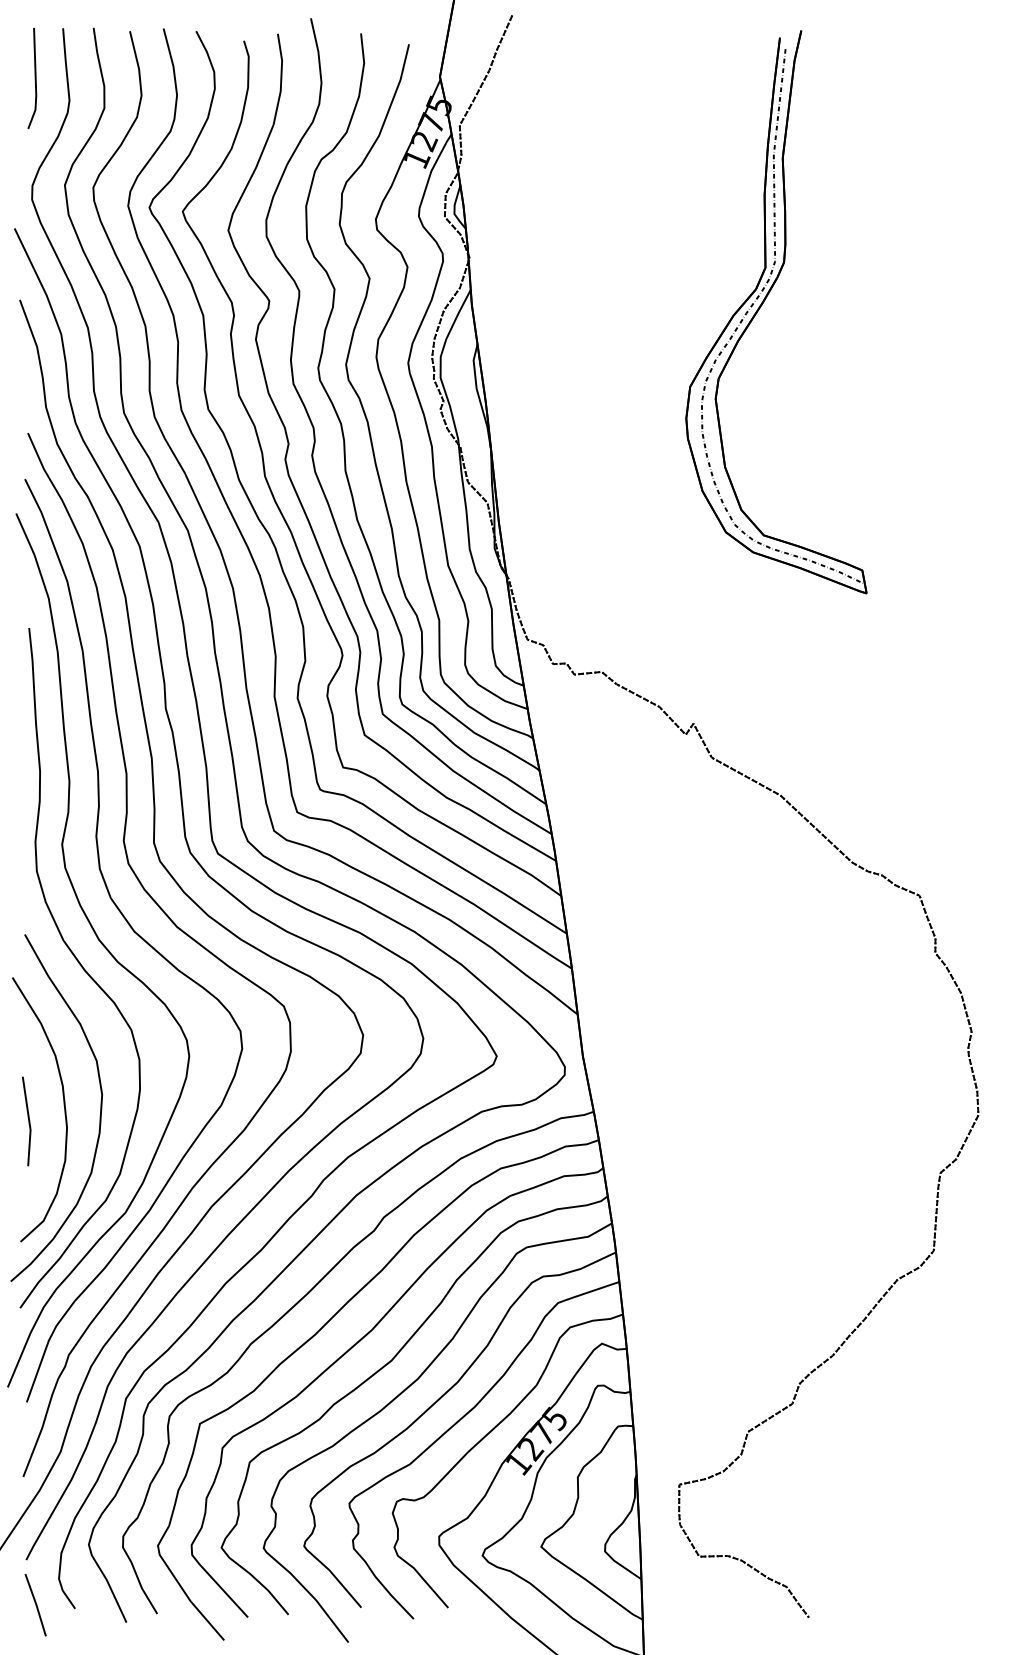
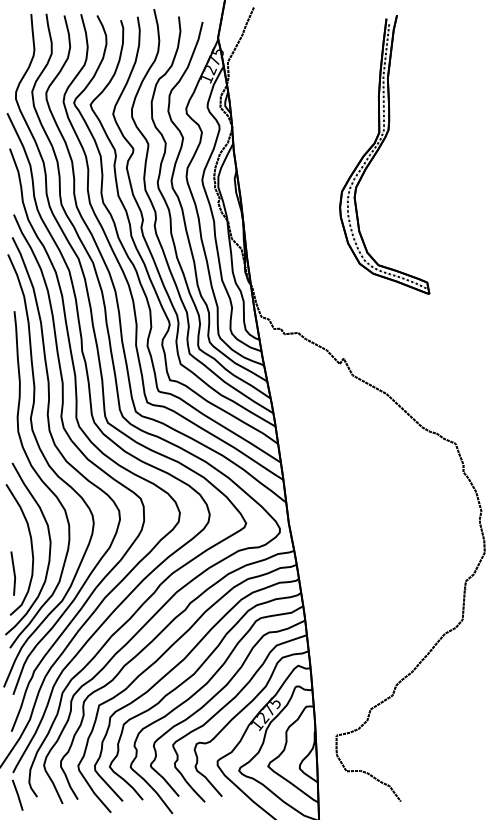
line: (33, 77) -> (16, 38), removed
line: (27, 1121) -> (13, 573), moved

